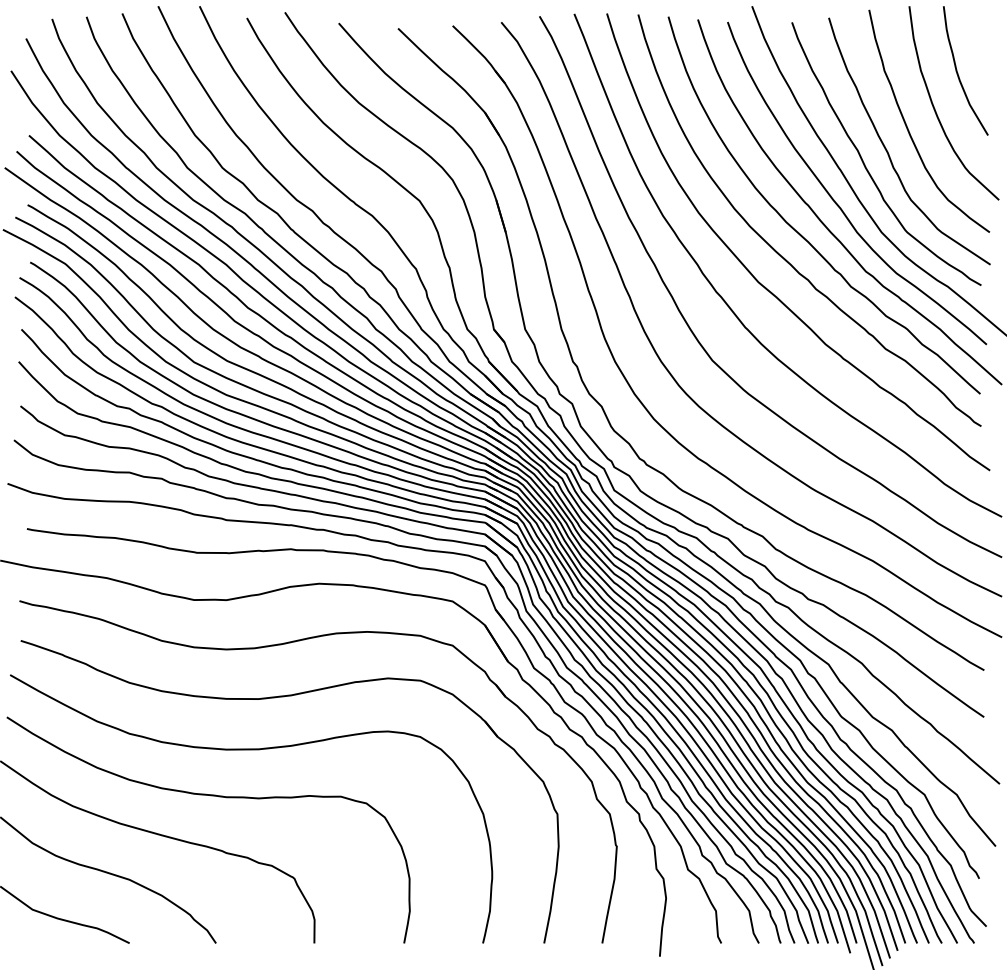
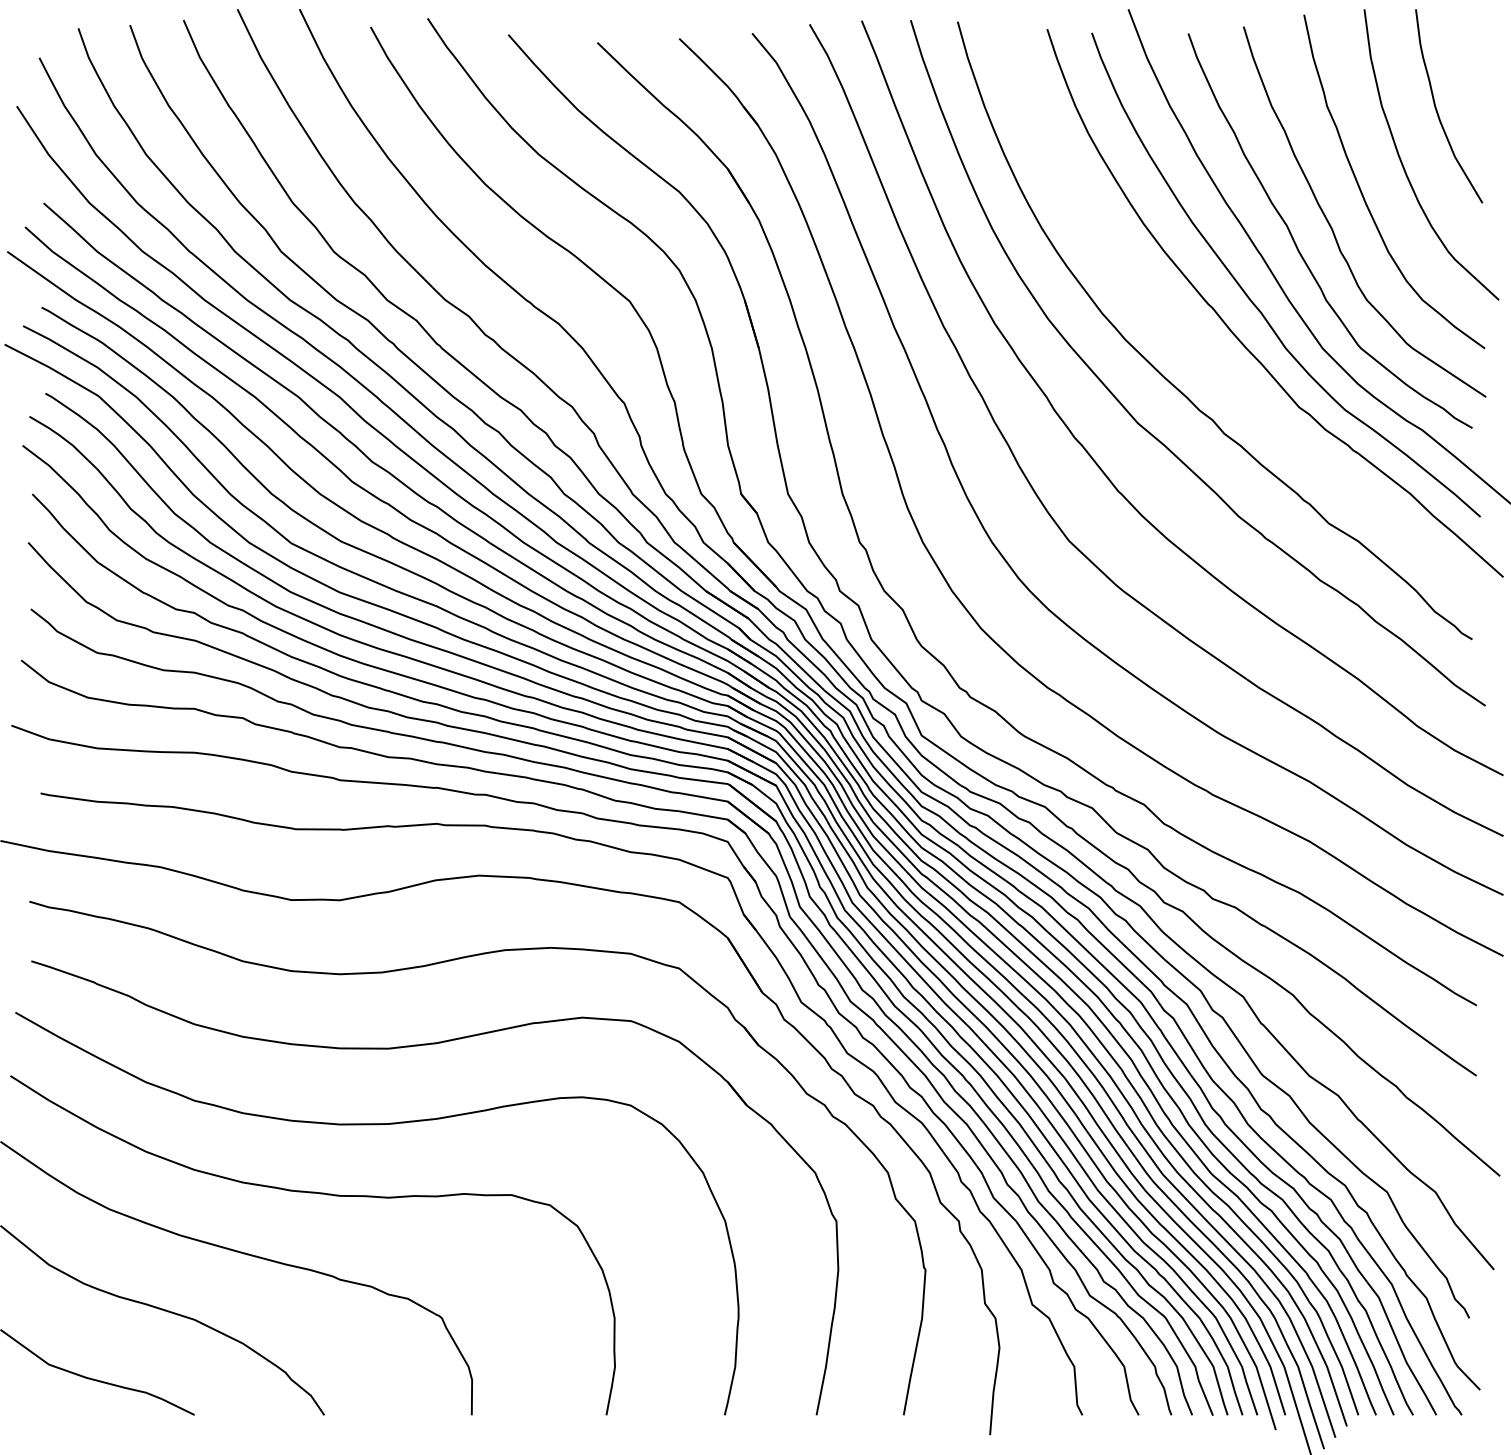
curve: (798, 231) -> (1198, 347), removed

